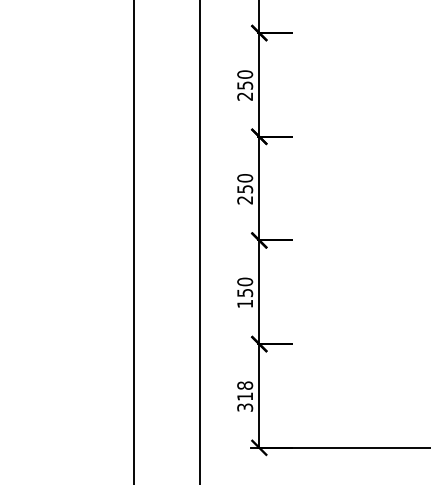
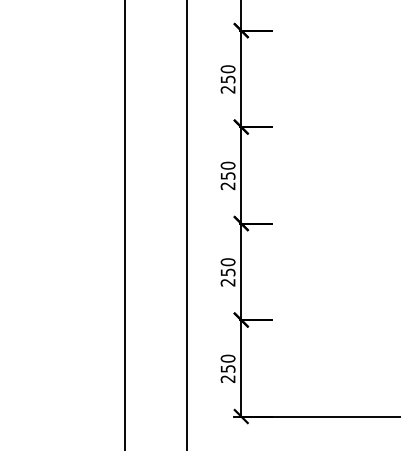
text: (244, 304) -> (227, 283), 150 -> 250
text: (245, 396) -> (228, 368), 318 -> 250

